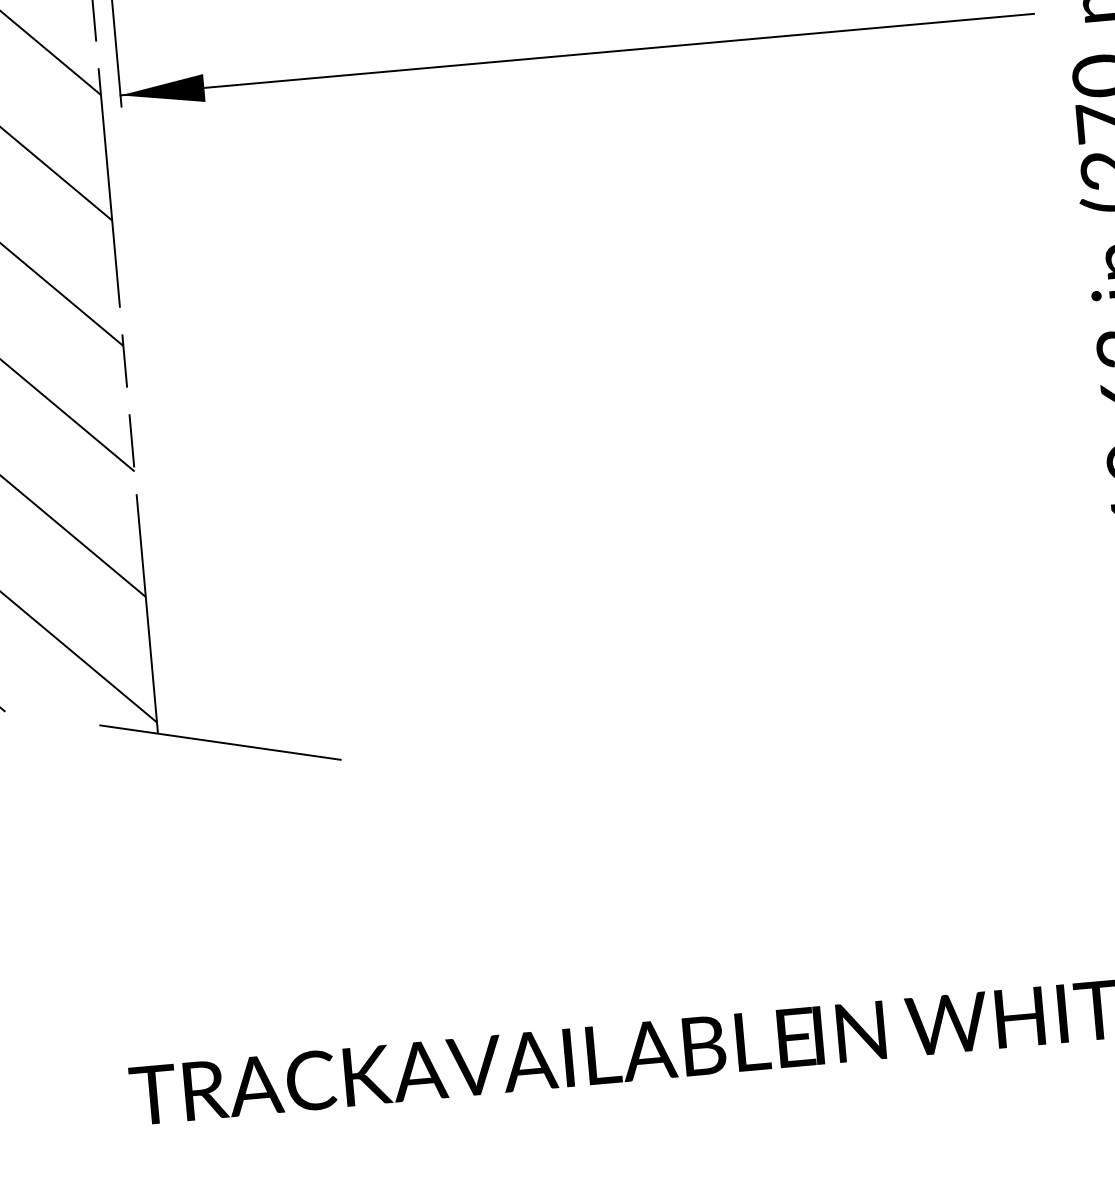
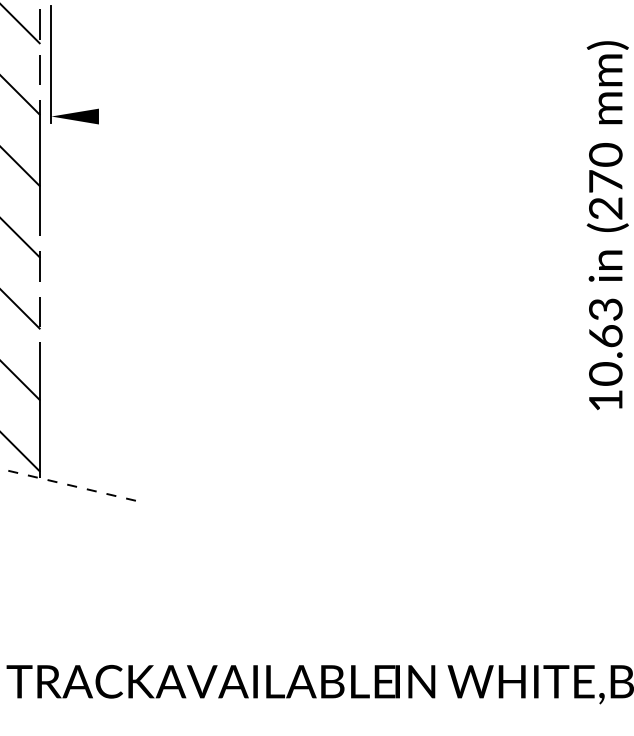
line: (576, 54) -> (310, 116), removed
line: (221, 742) -> (75, 486), solid -> dashed

